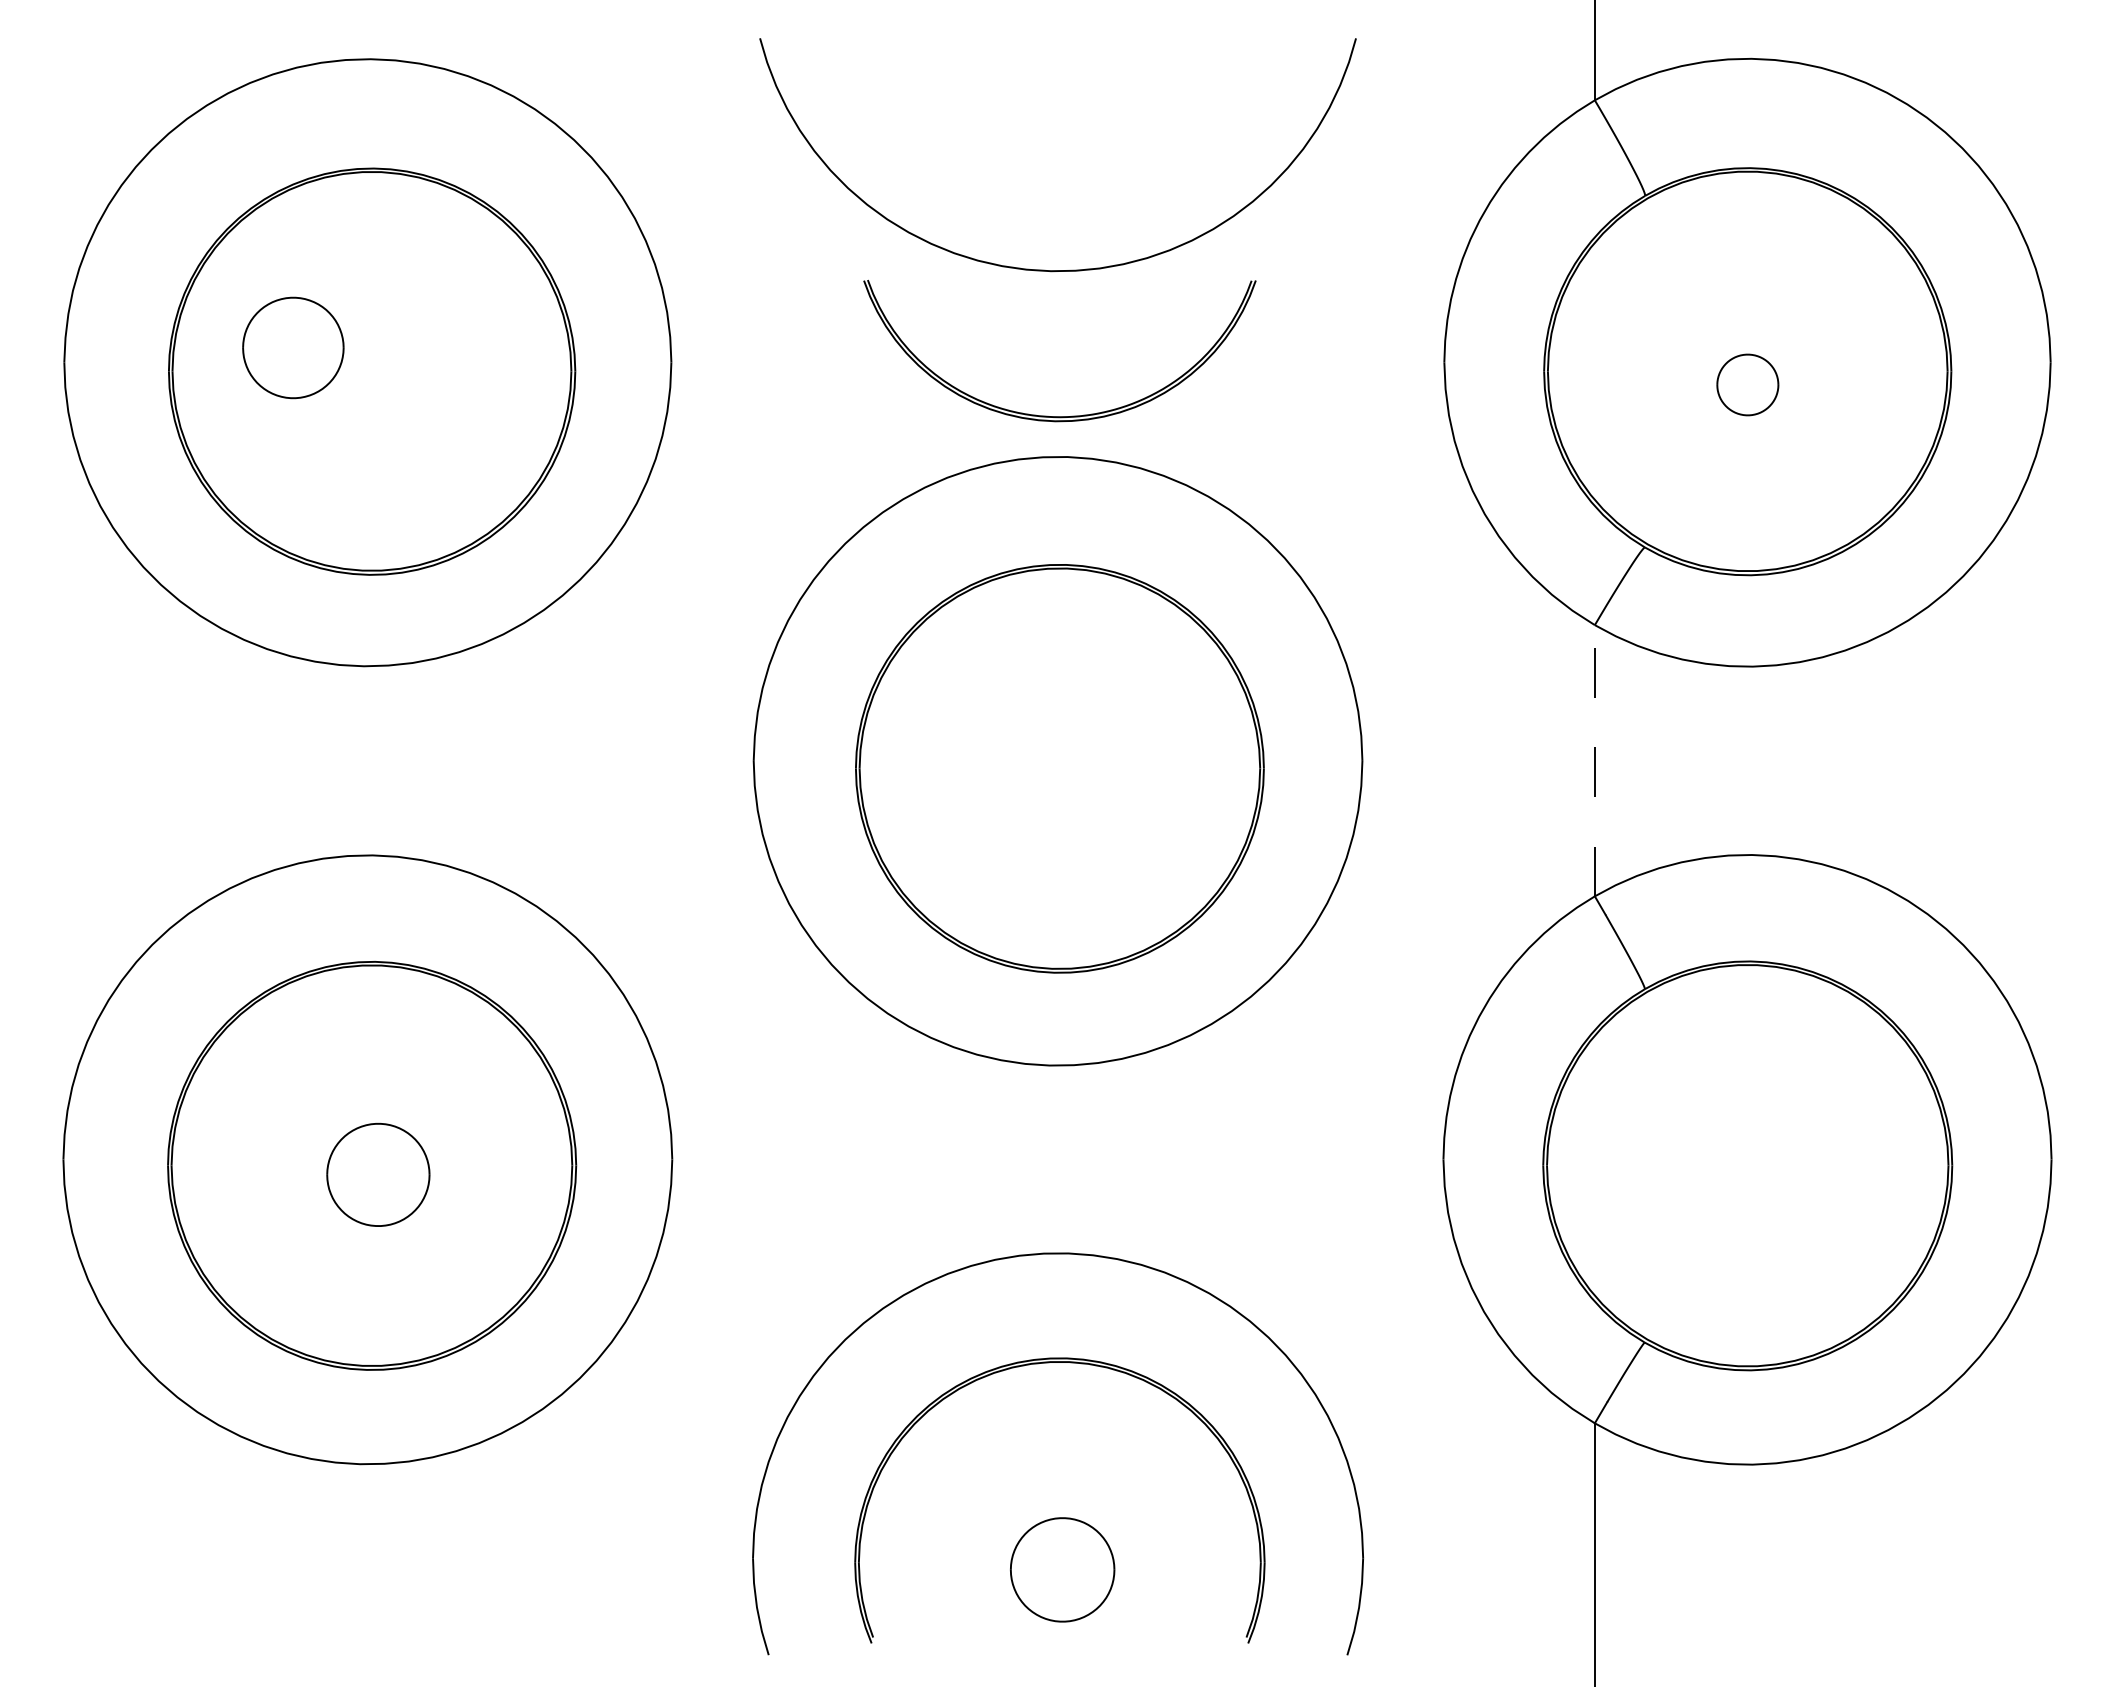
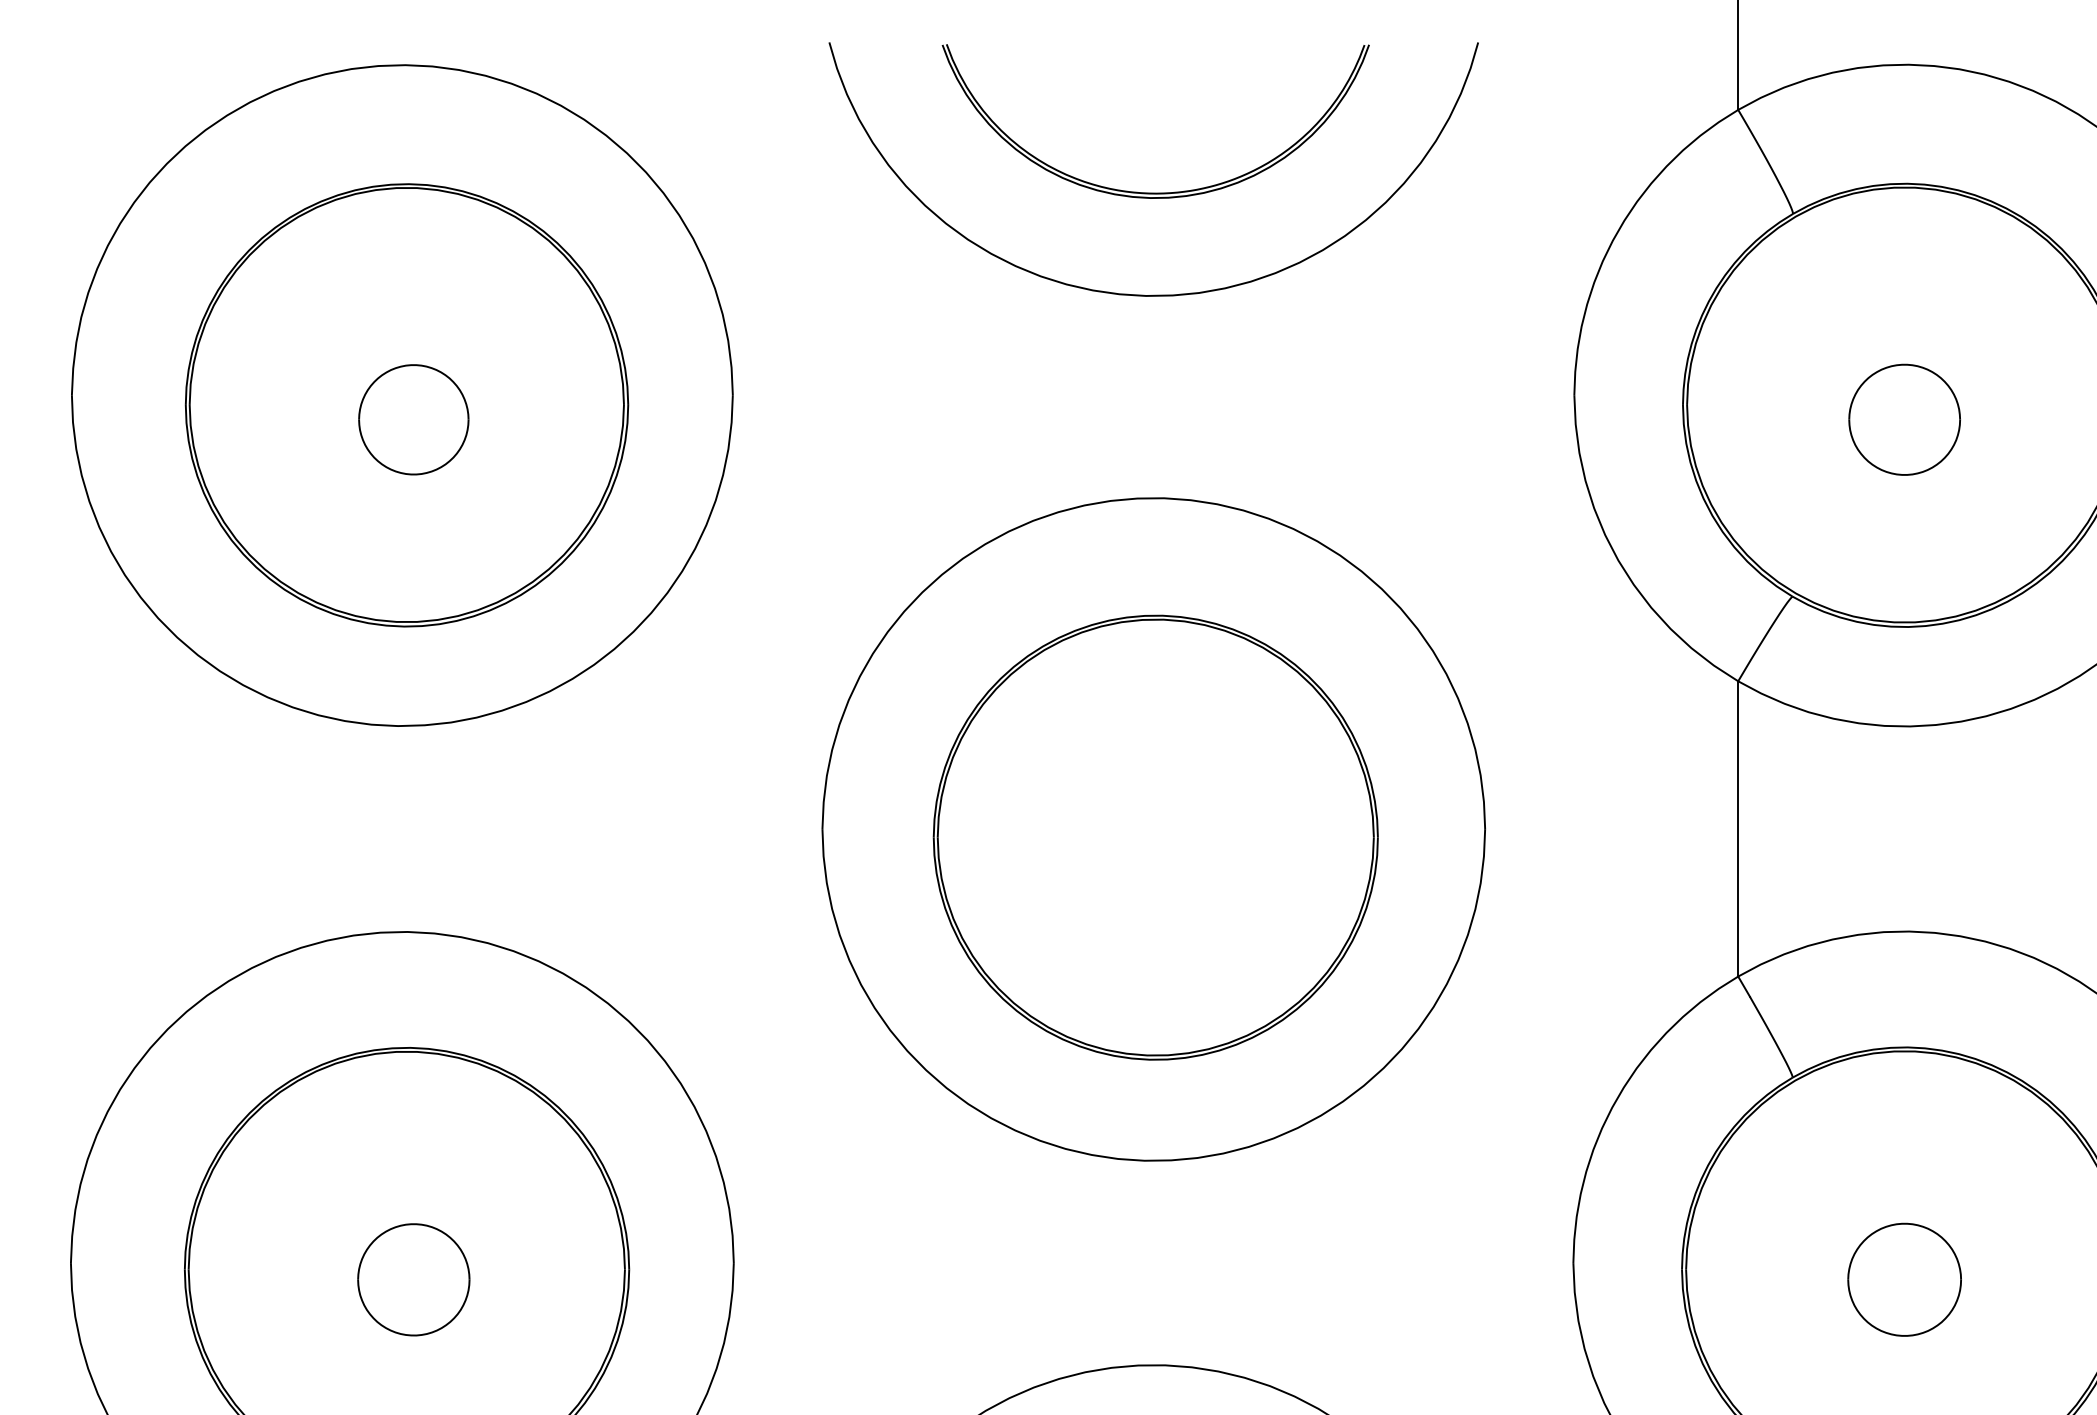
part: (293, 347) -> (413, 419), moved
part: (1747, 384) -> (1904, 419), size x1.67
part: (1059, 416) -> (1155, 192), moved
line: (1594, 760) -> (1737, 828), dashed -> solid
part: (1747, 1174) -> (1904, 1279), added

